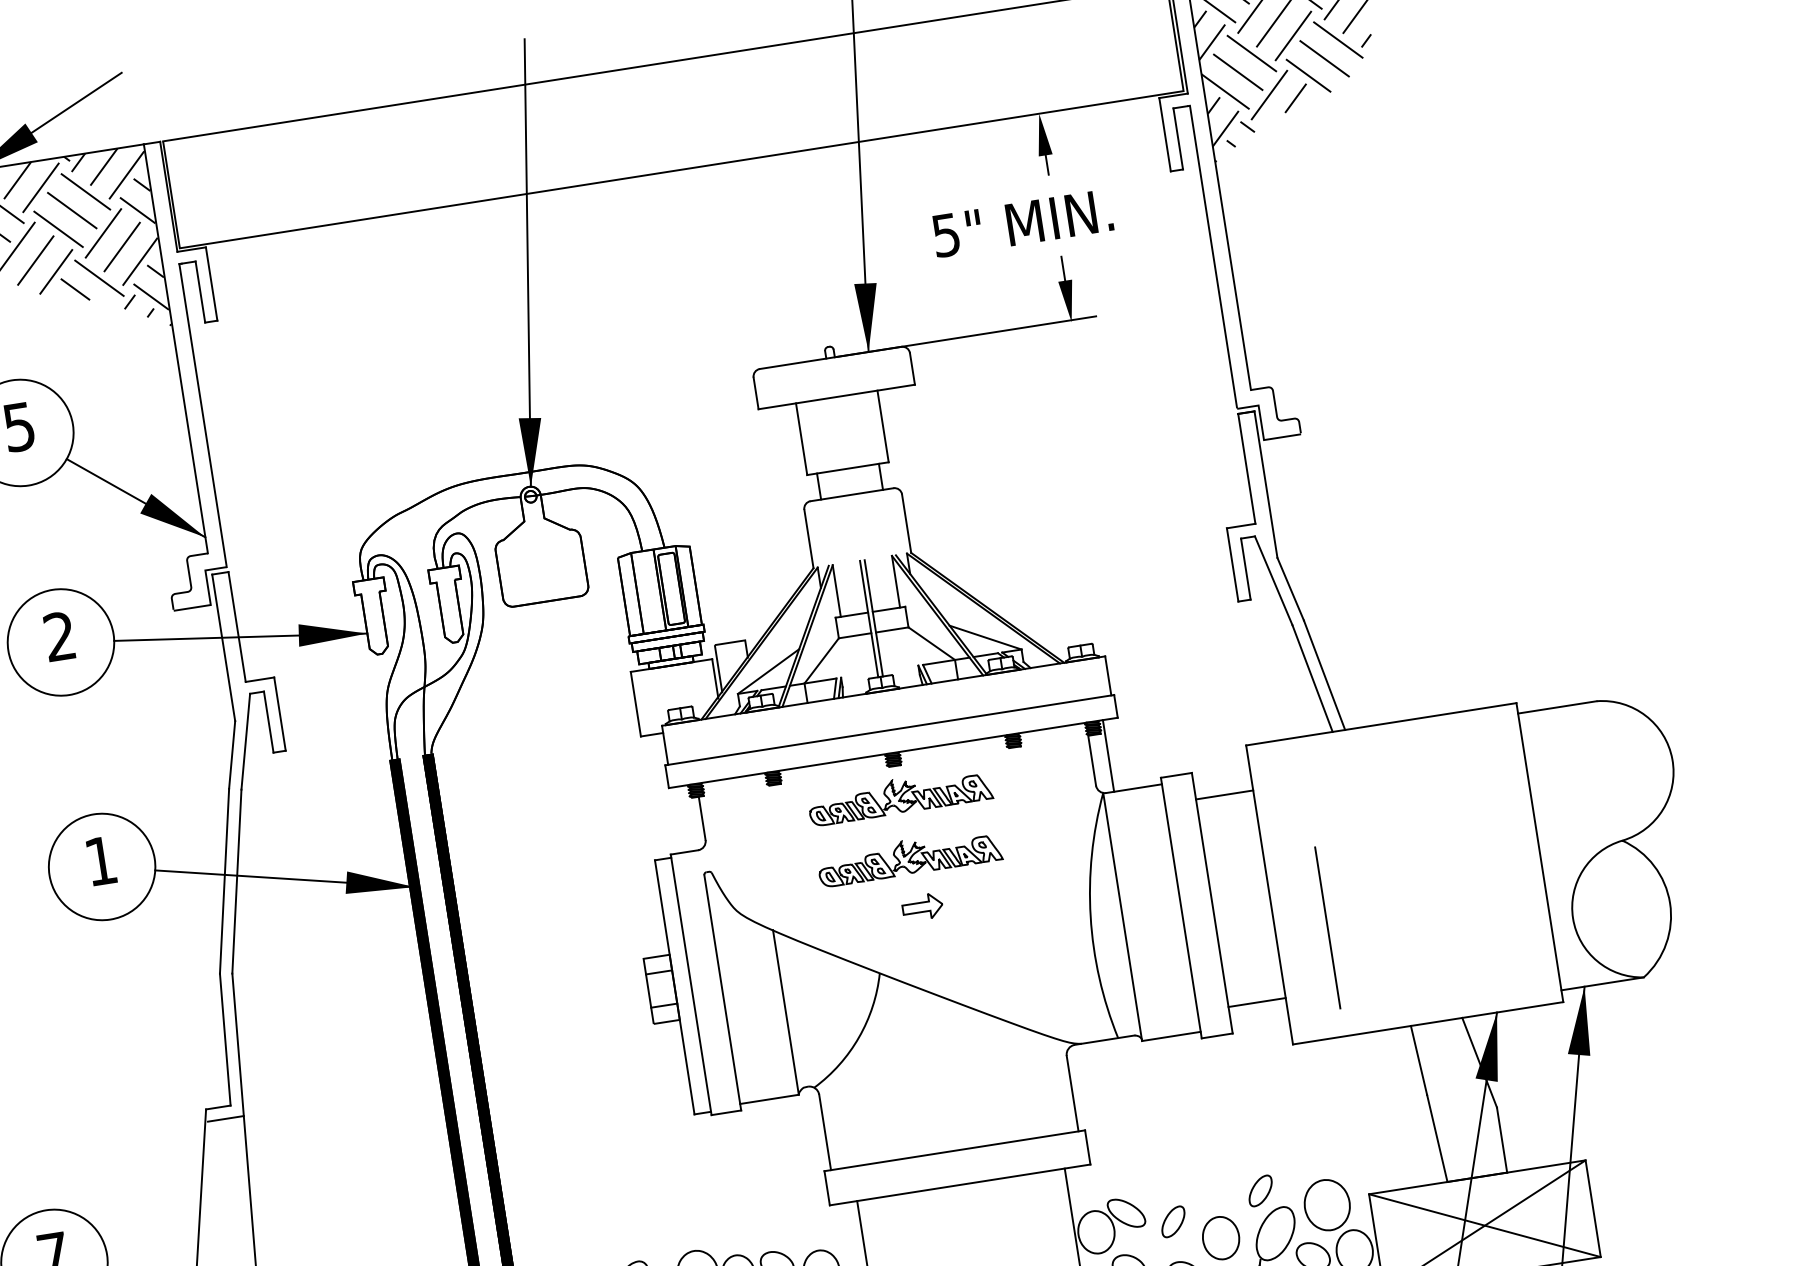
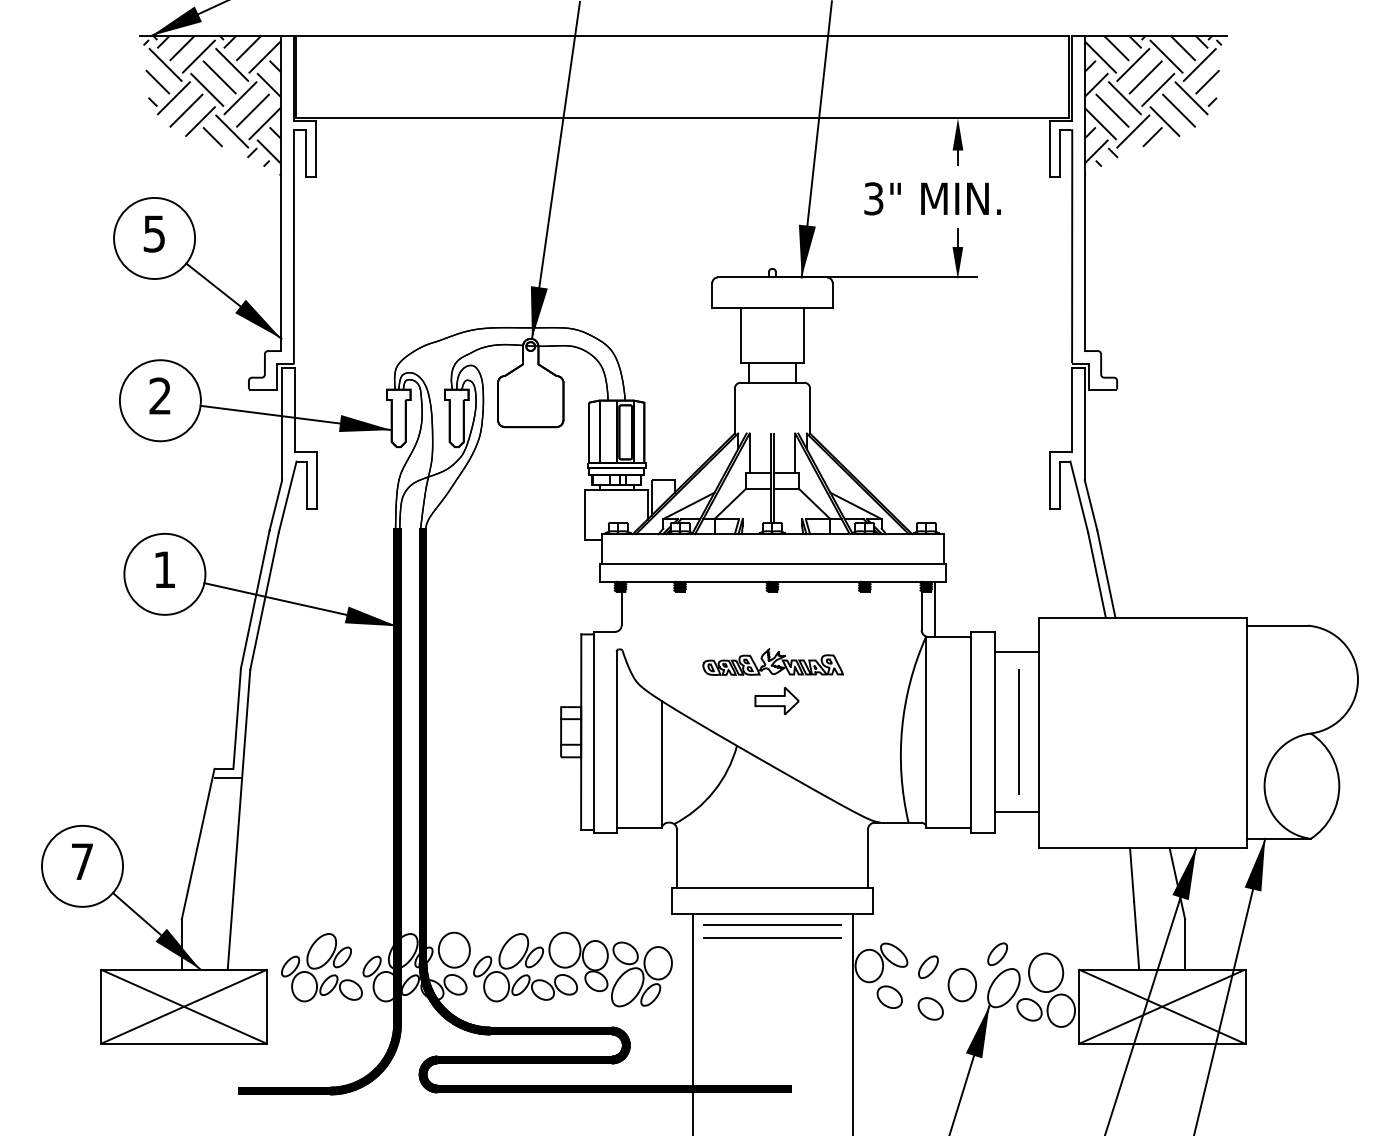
text: (945, 234) -> (873, 198), 5" -> 3"
part: (899, 795) -> (772, 614), removed
part: (922, 907) -> (776, 701), size x1.43
line: (1326, 926) -> (1018, 731), moved
line: (962, 1199) -> (772, 925), added
line: (965, 1216) -> (772, 938), added

